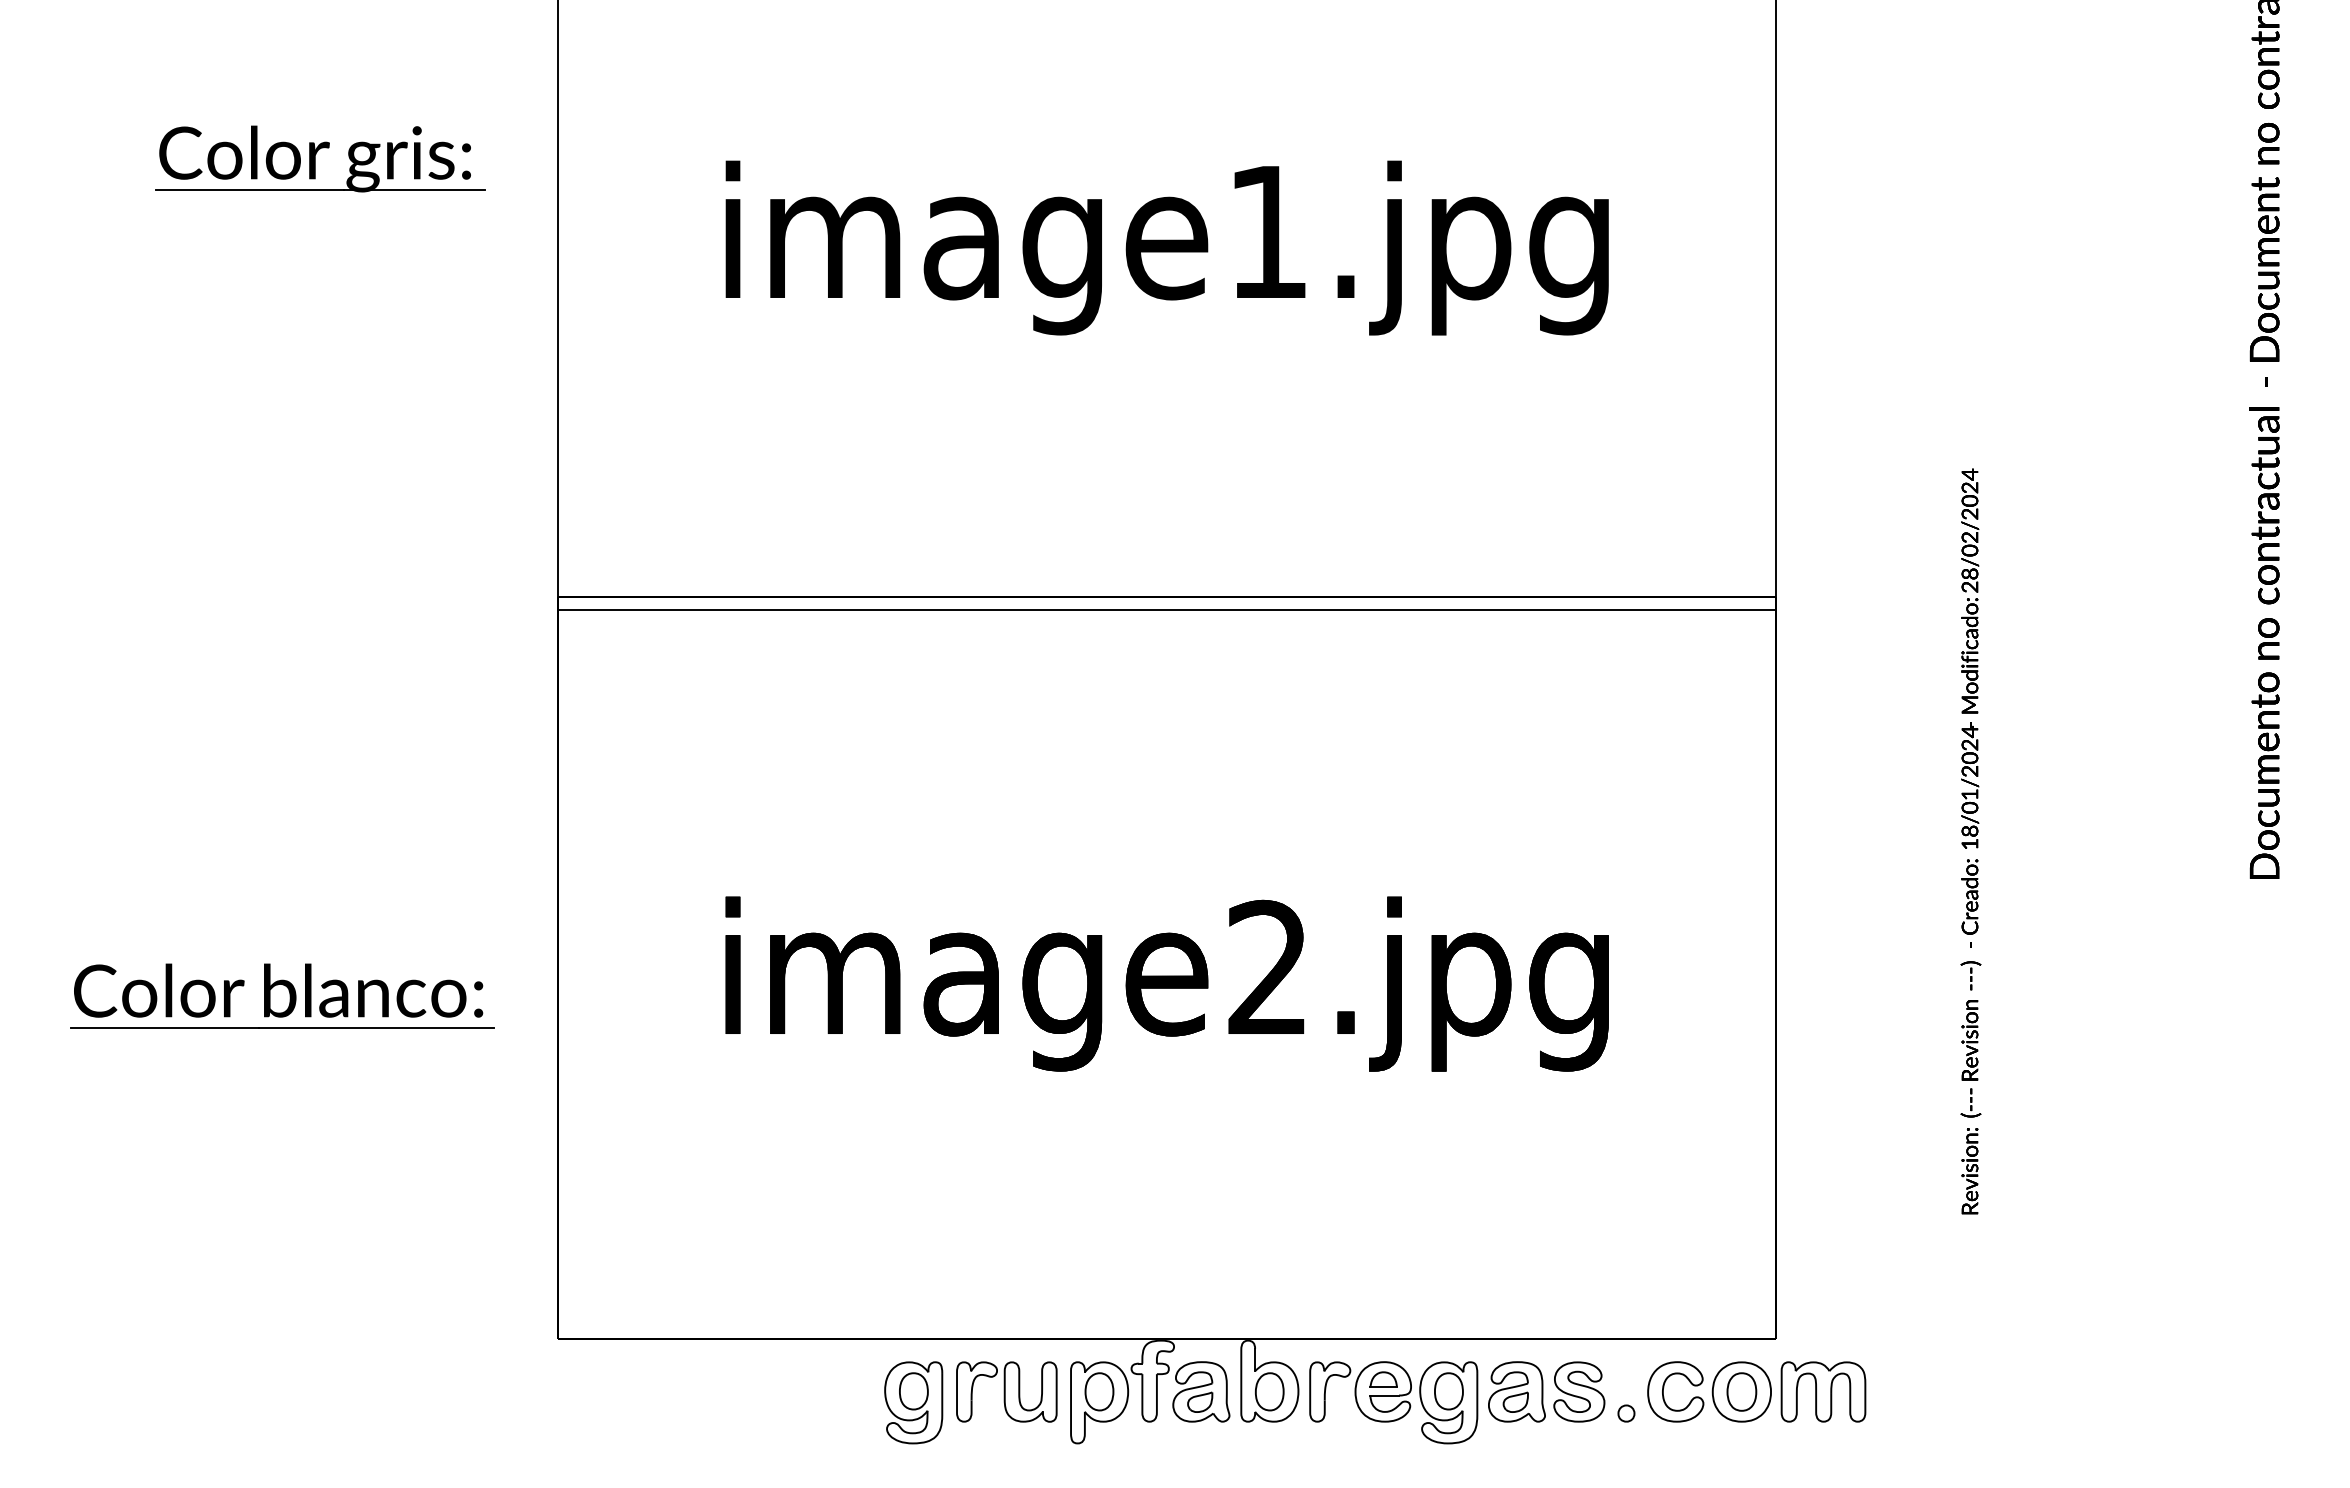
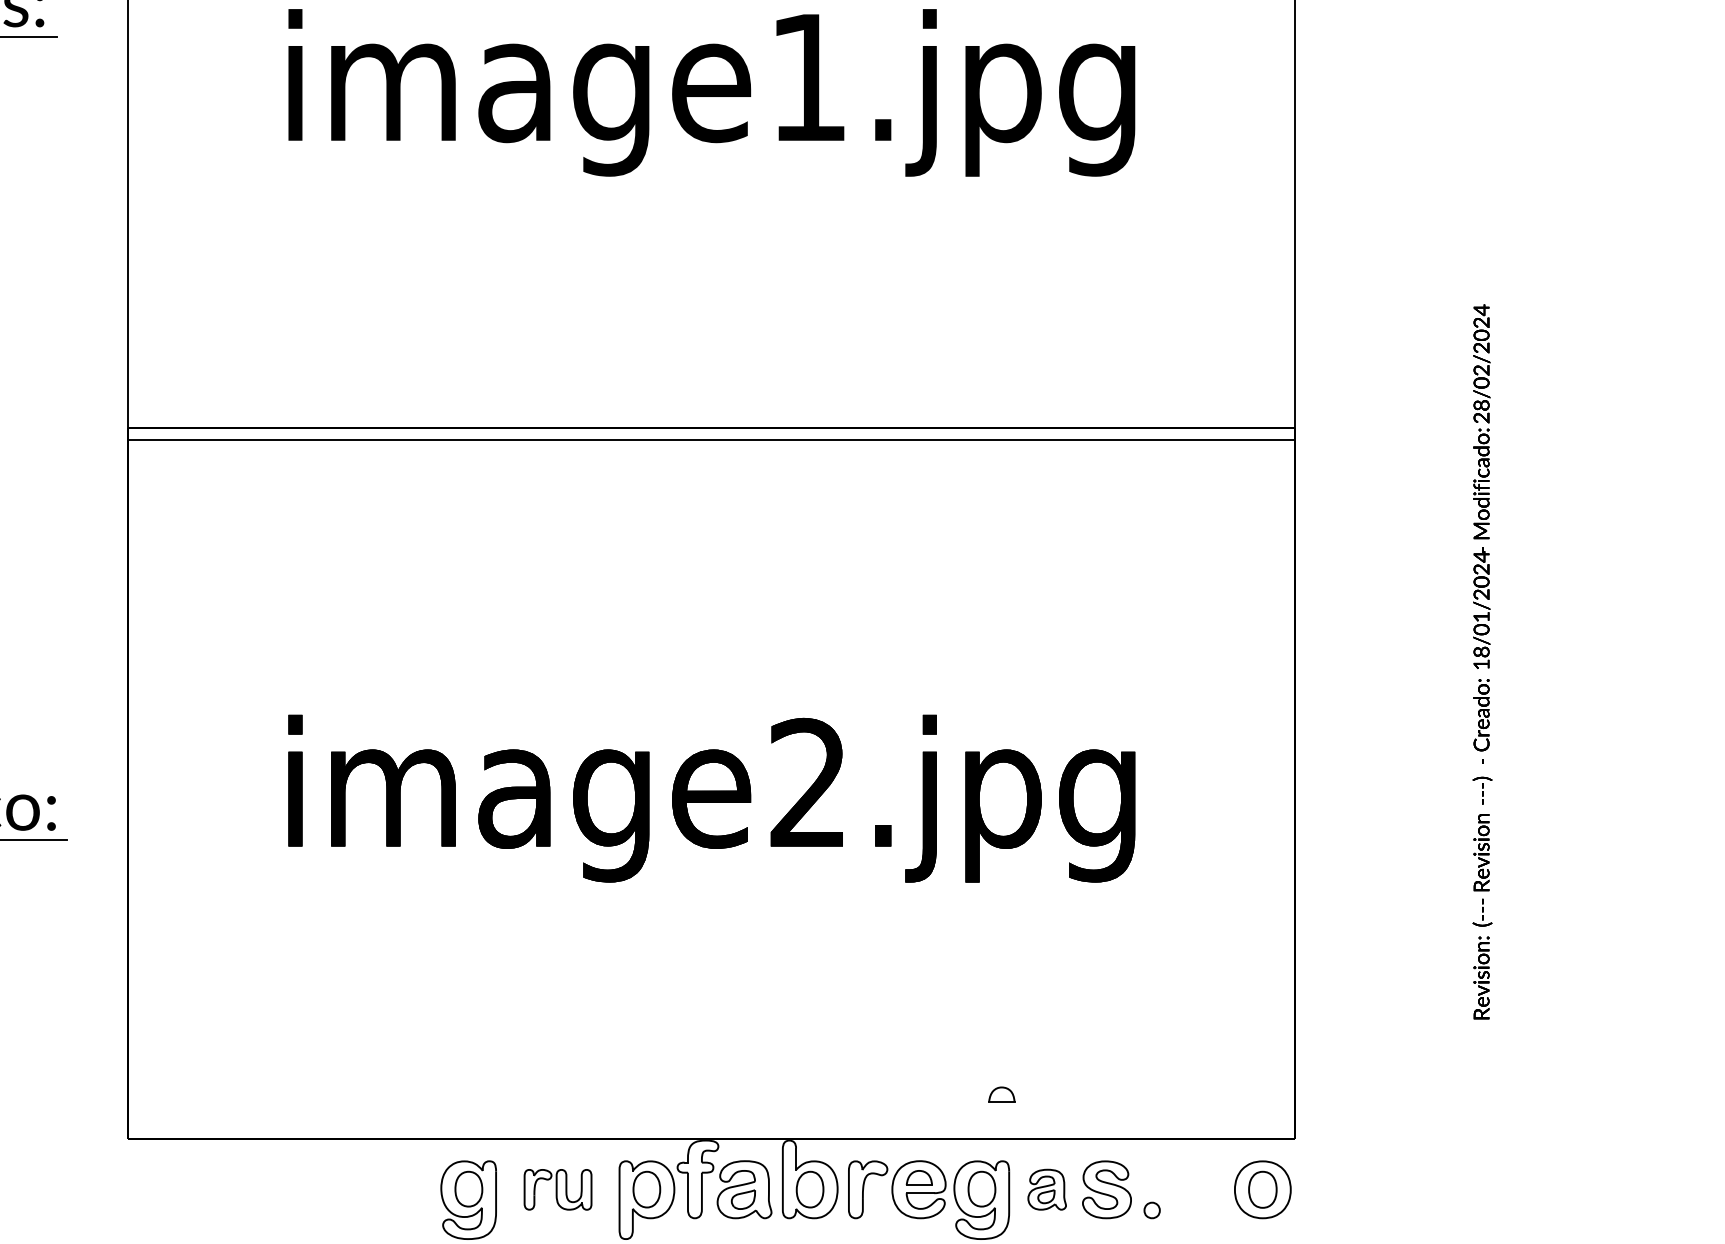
part: (1469, 1292) -> (1001, 1094), added
part: (1664, 1387) -> (1188, 1185), removed
part: (1006, 1391) -> (557, 1189), size x0.7
part: (1516, 1391) -> (1046, 1189), size x0.7
part: (1823, 1391) -> (1341, 1189), removed

